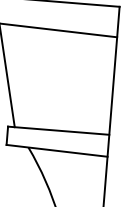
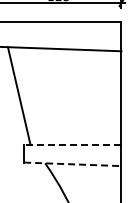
line: (58, 131) -> (72, 145), solid -> dashed
line: (56, 150) -> (72, 164), solid -> dashed

